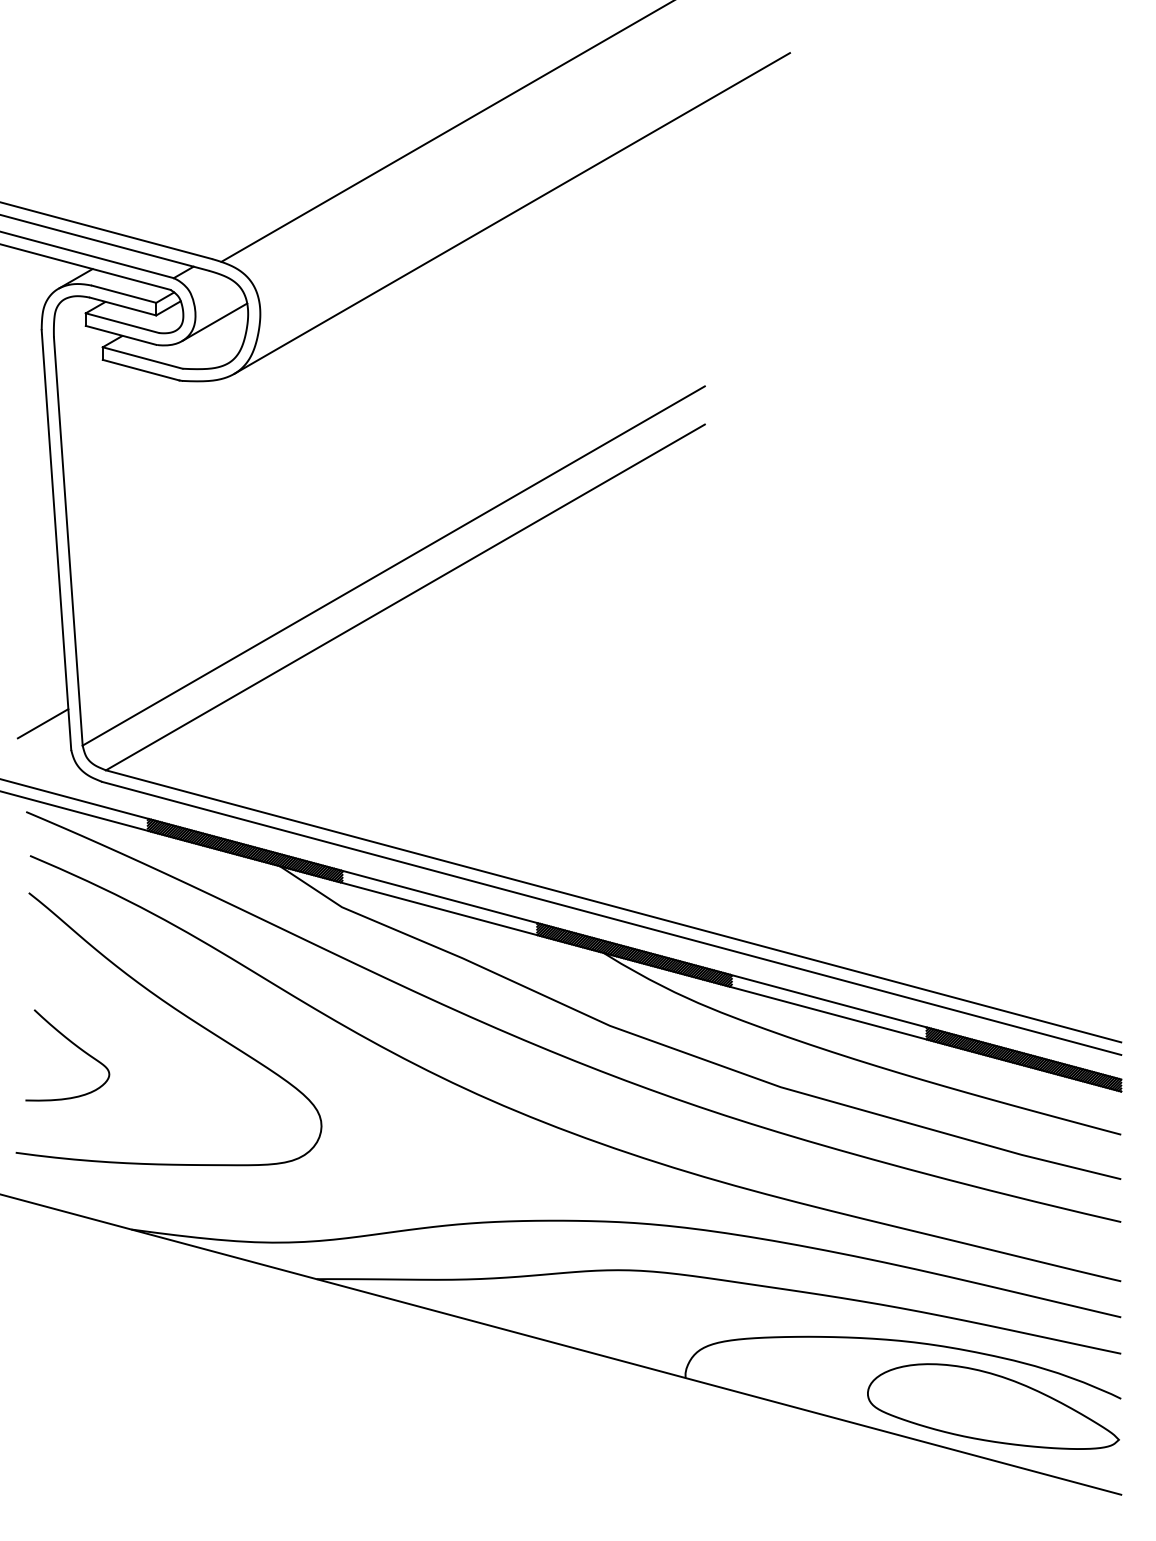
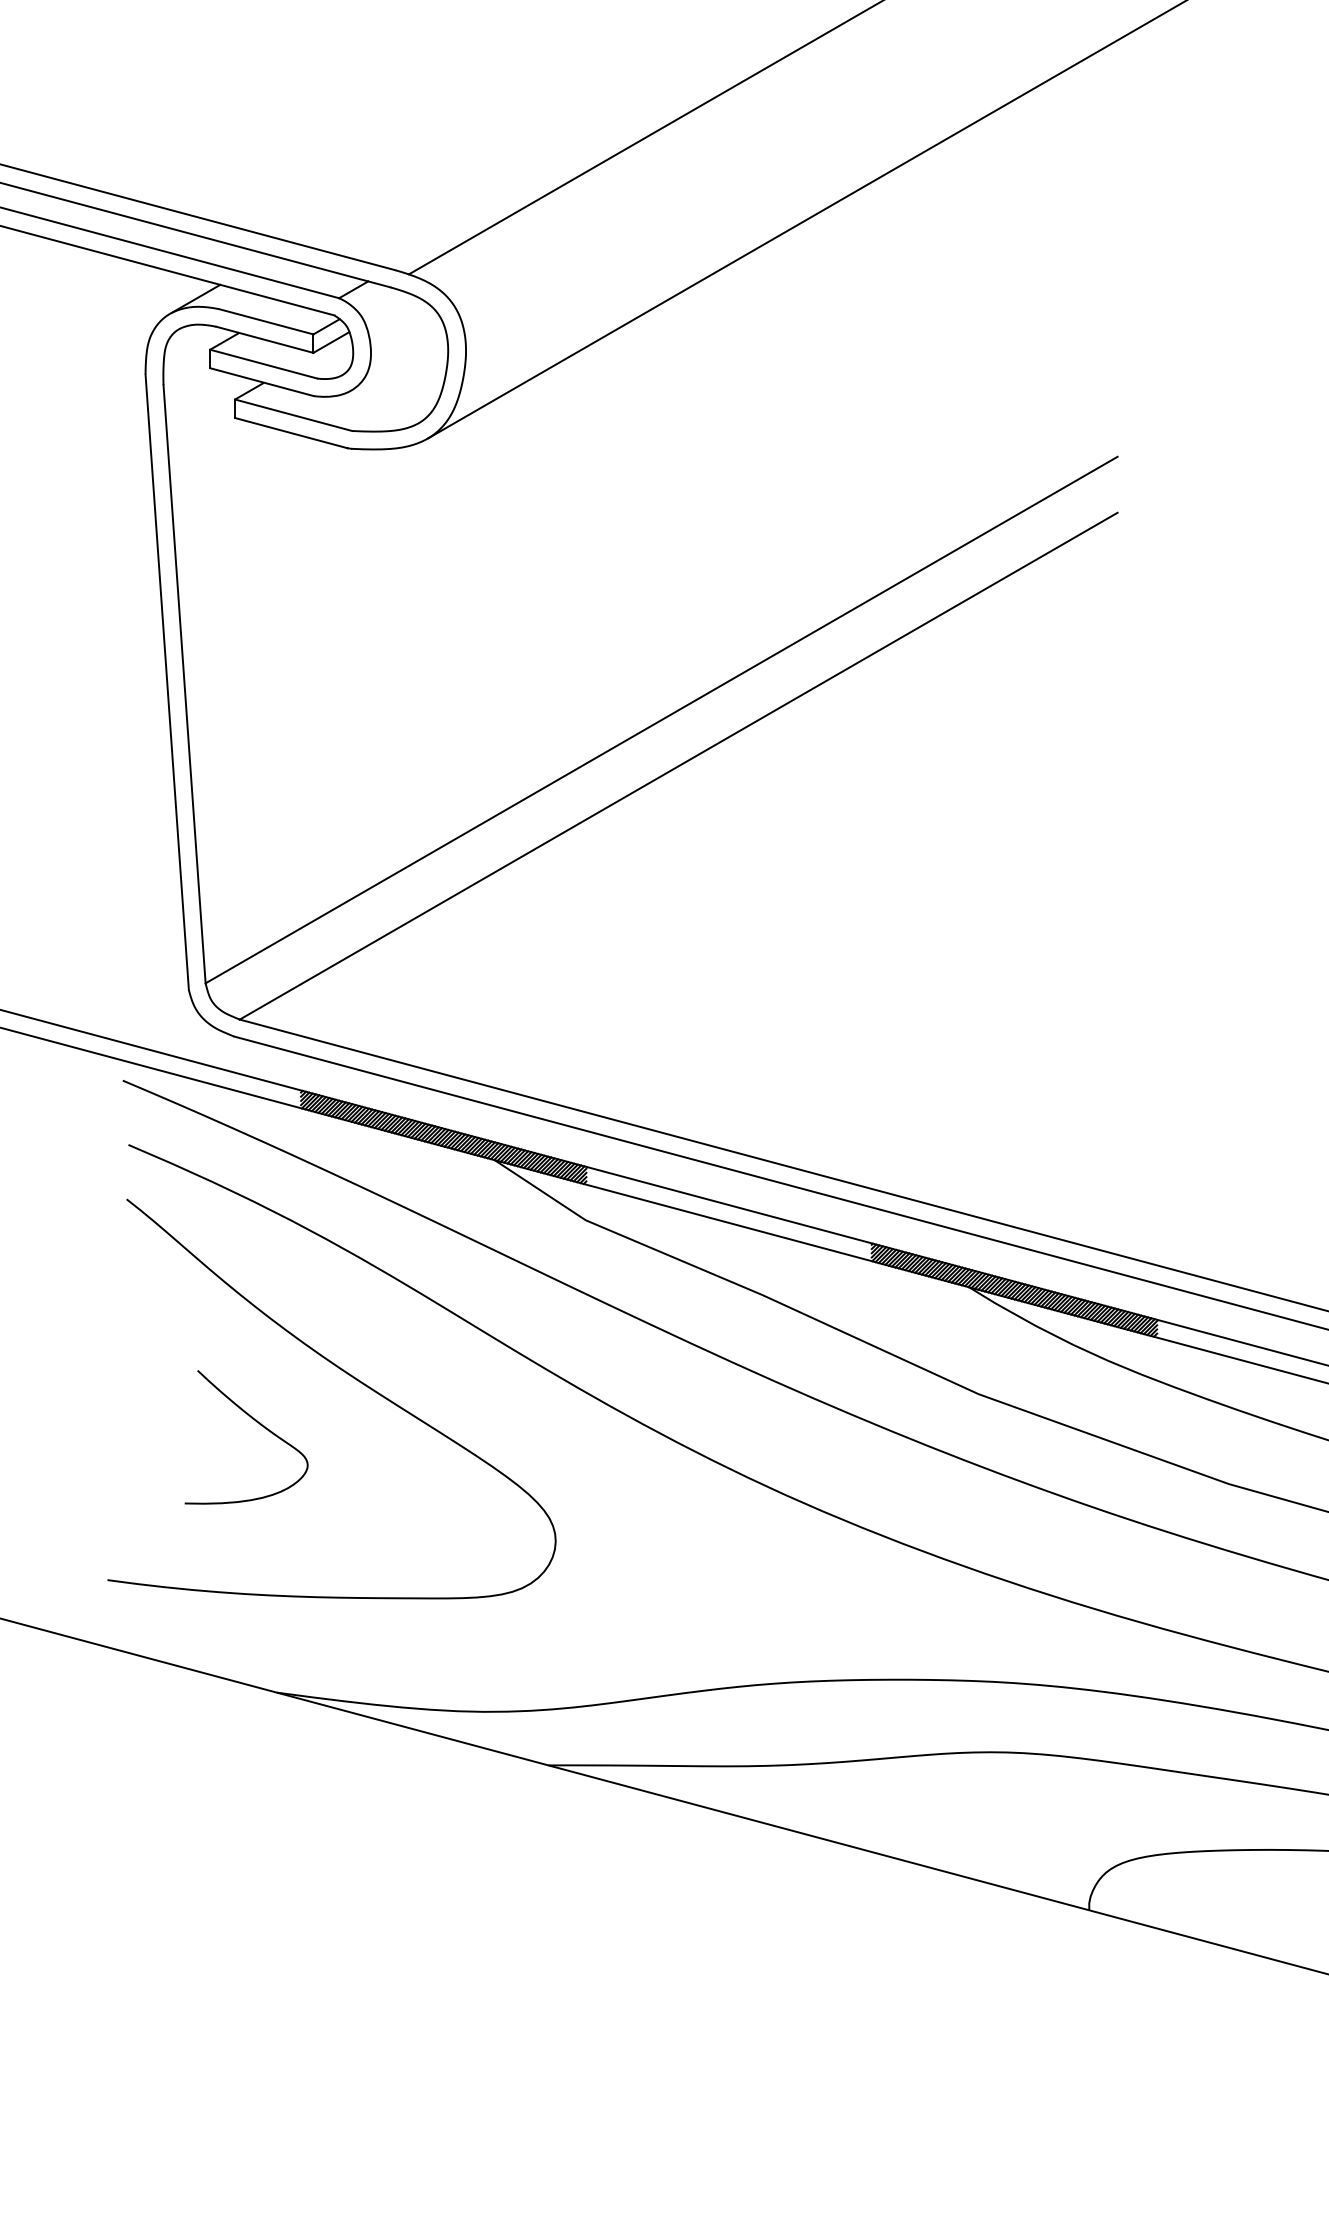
line: (214, 321) -> (398, 361), removed
line: (42, 723) -> (146, 950), removed
curve: (75, 1046) -> (258, 1424), moved

